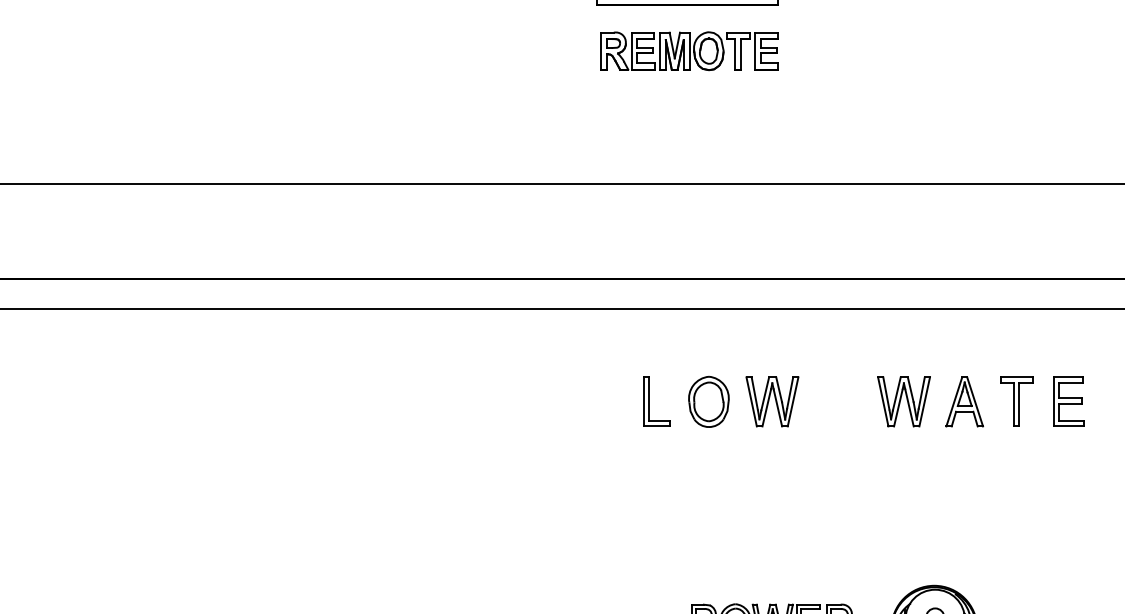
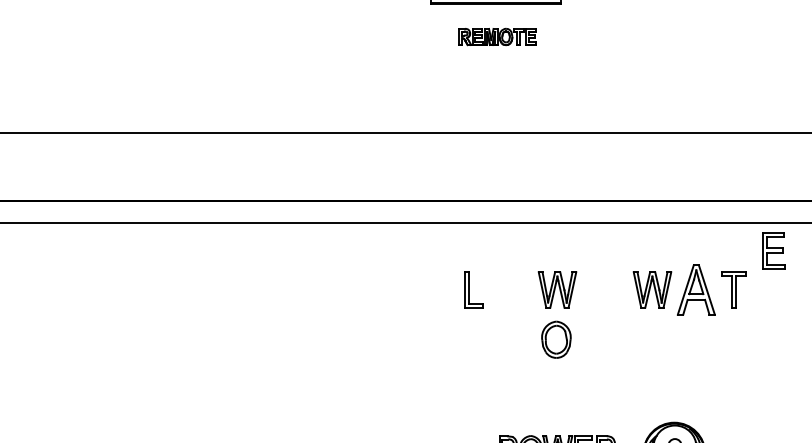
part: (689, 51) -> (497, 37), size x0.6
part: (708, 401) -> (556, 339), moved
part: (964, 401) -> (696, 289), size x1.4
part: (1068, 401) -> (773, 250), moved

